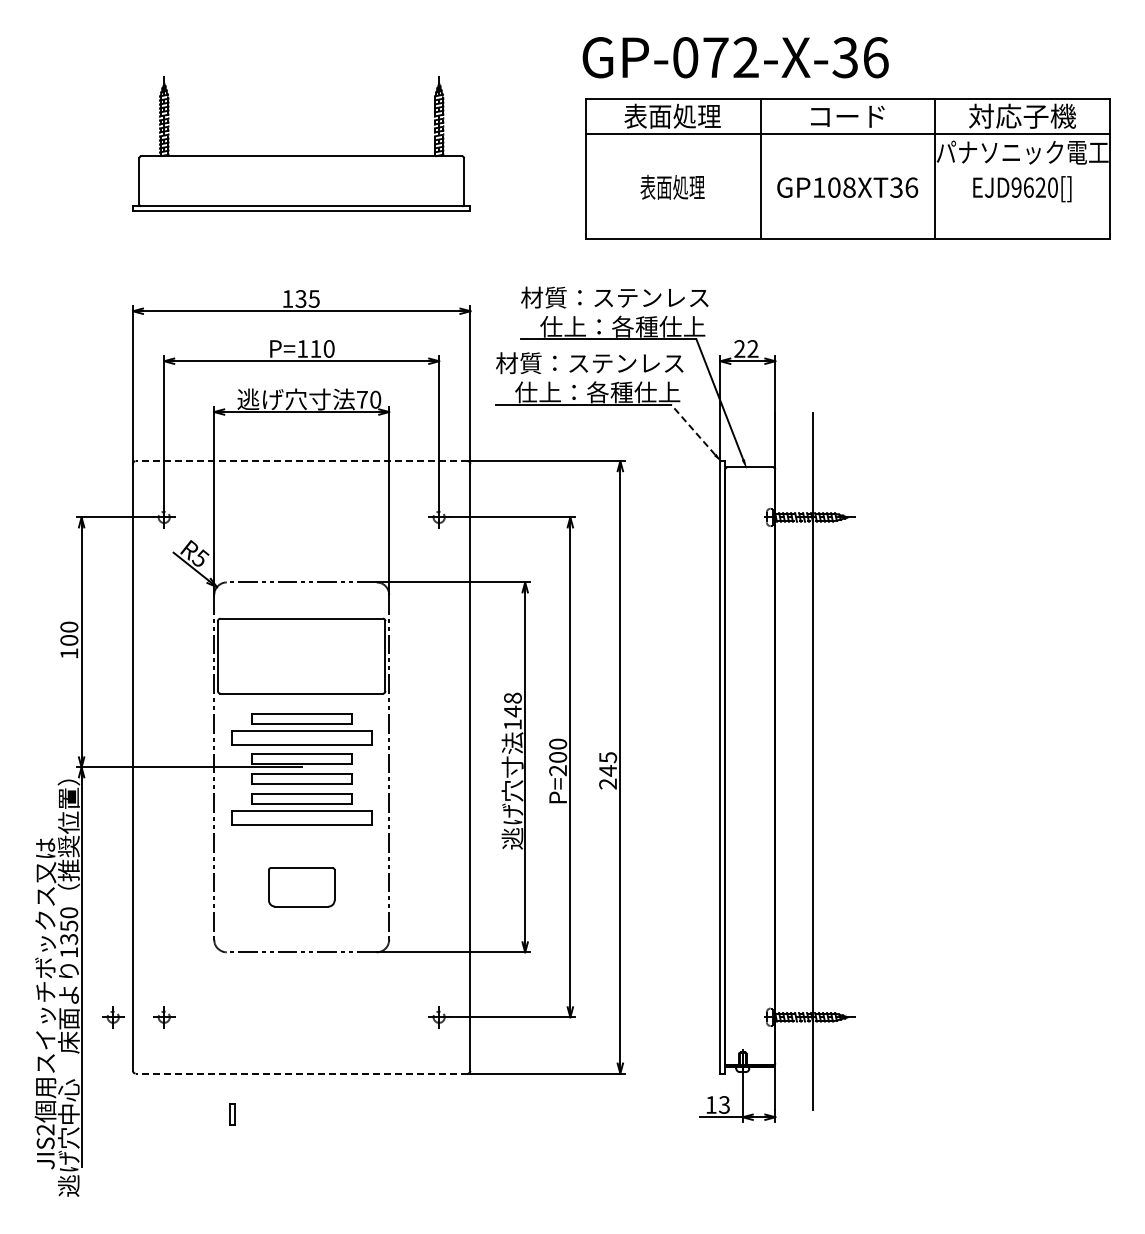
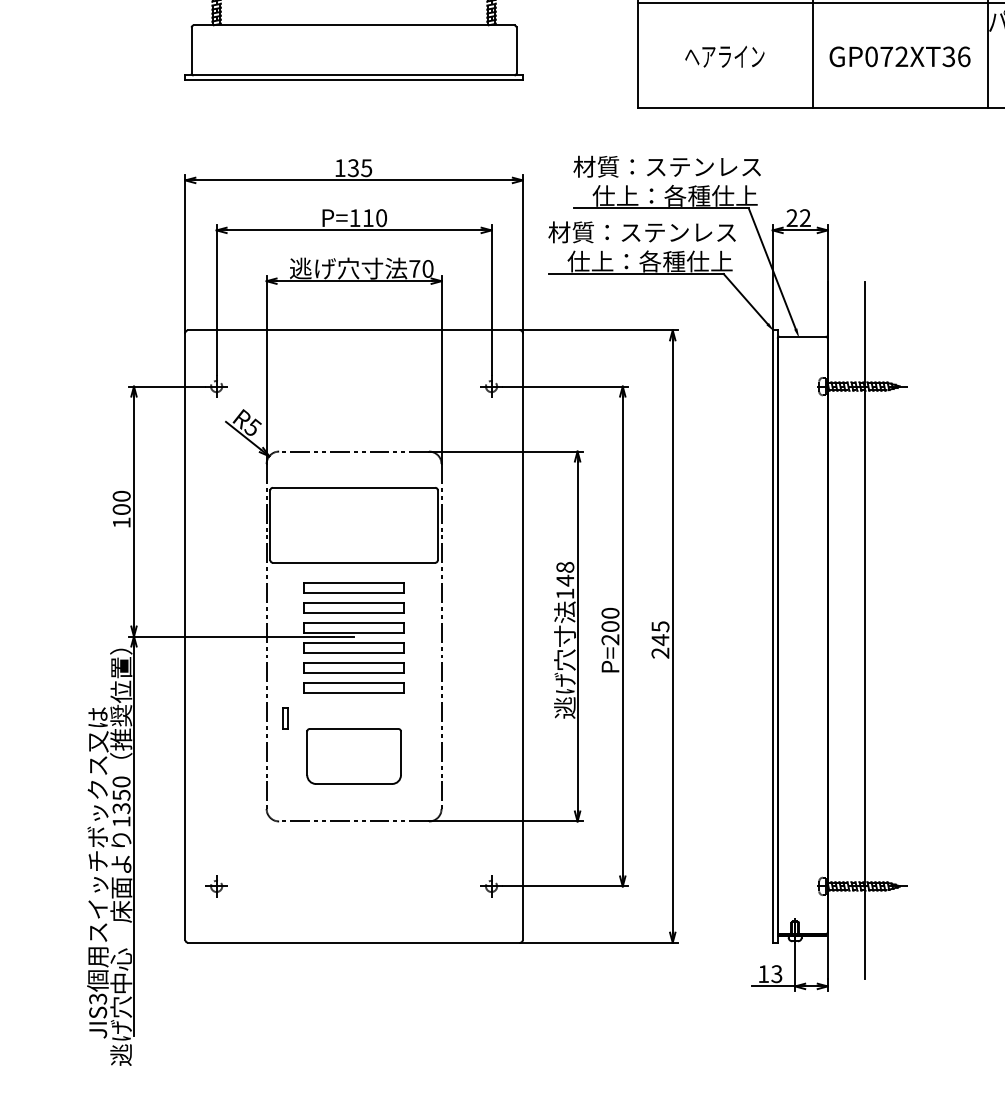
text: (672, 186) -> (724, 55), 表面処理 -> ヘアライン
text: (834, 187) -> (886, 56), GP108XT36 -> GP072XT36
line: (693, 429) -> (745, 298), dashed -> solid
line: (301, 461) -> (353, 330), dashed -> solid
part: (301, 738) -> (353, 607), size x0.71
part: (301, 818) -> (353, 687), size x0.71
part: (301, 887) -> (353, 756), size x1.43
part: (113, 1017) -> (165, 886), removed
line: (301, 1073) -> (353, 942), dashed -> solid
part: (232, 1114) -> (284, 718), moved
text: (45, 1129) -> (97, 998), JIS2 -> JIS3

